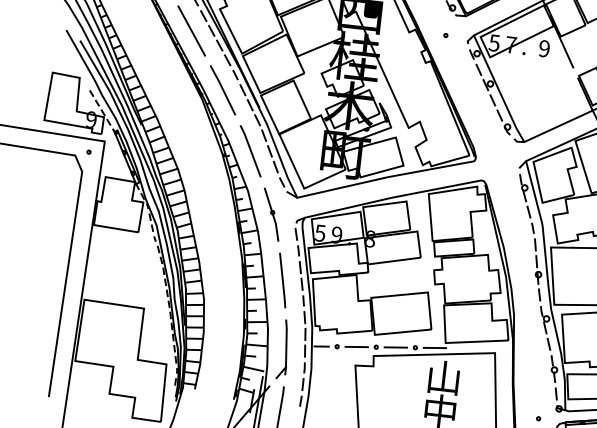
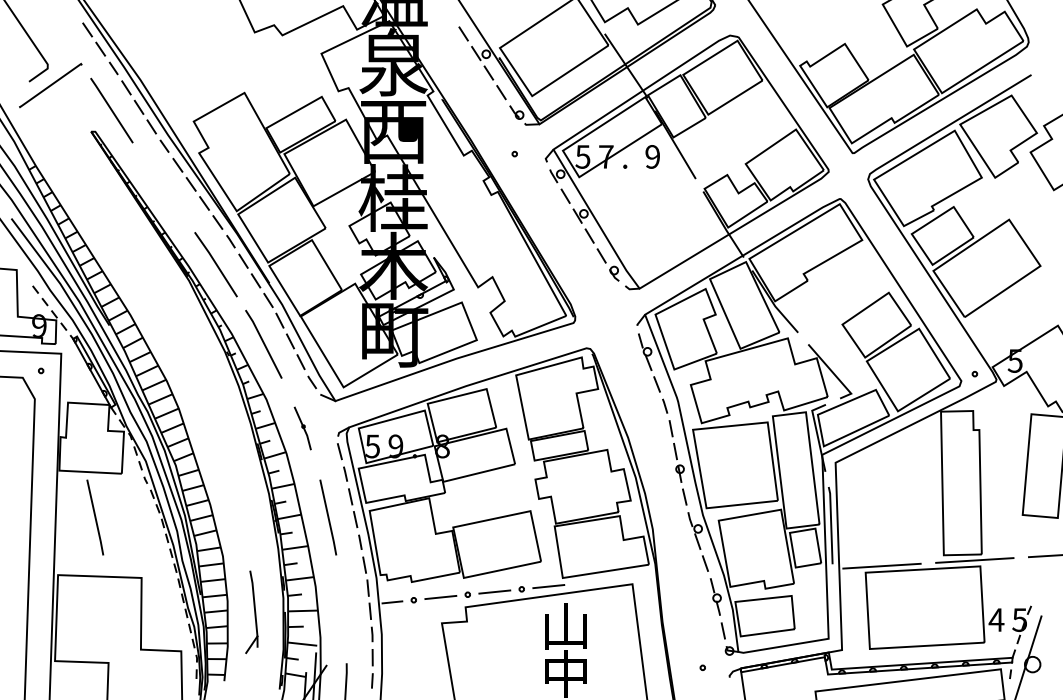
line: (191, 30) -> (163, 187), removed
part: (271, 214) -> (302, 428), size x0.6
line: (115, 261) -> (95, 517), added
part: (283, 349) -> (251, 612), moved

